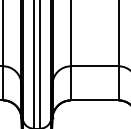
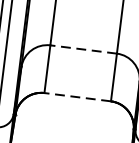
line: (94, 66) -> (83, 49), solid -> dashed
line: (94, 100) -> (77, 97), solid -> dashed

